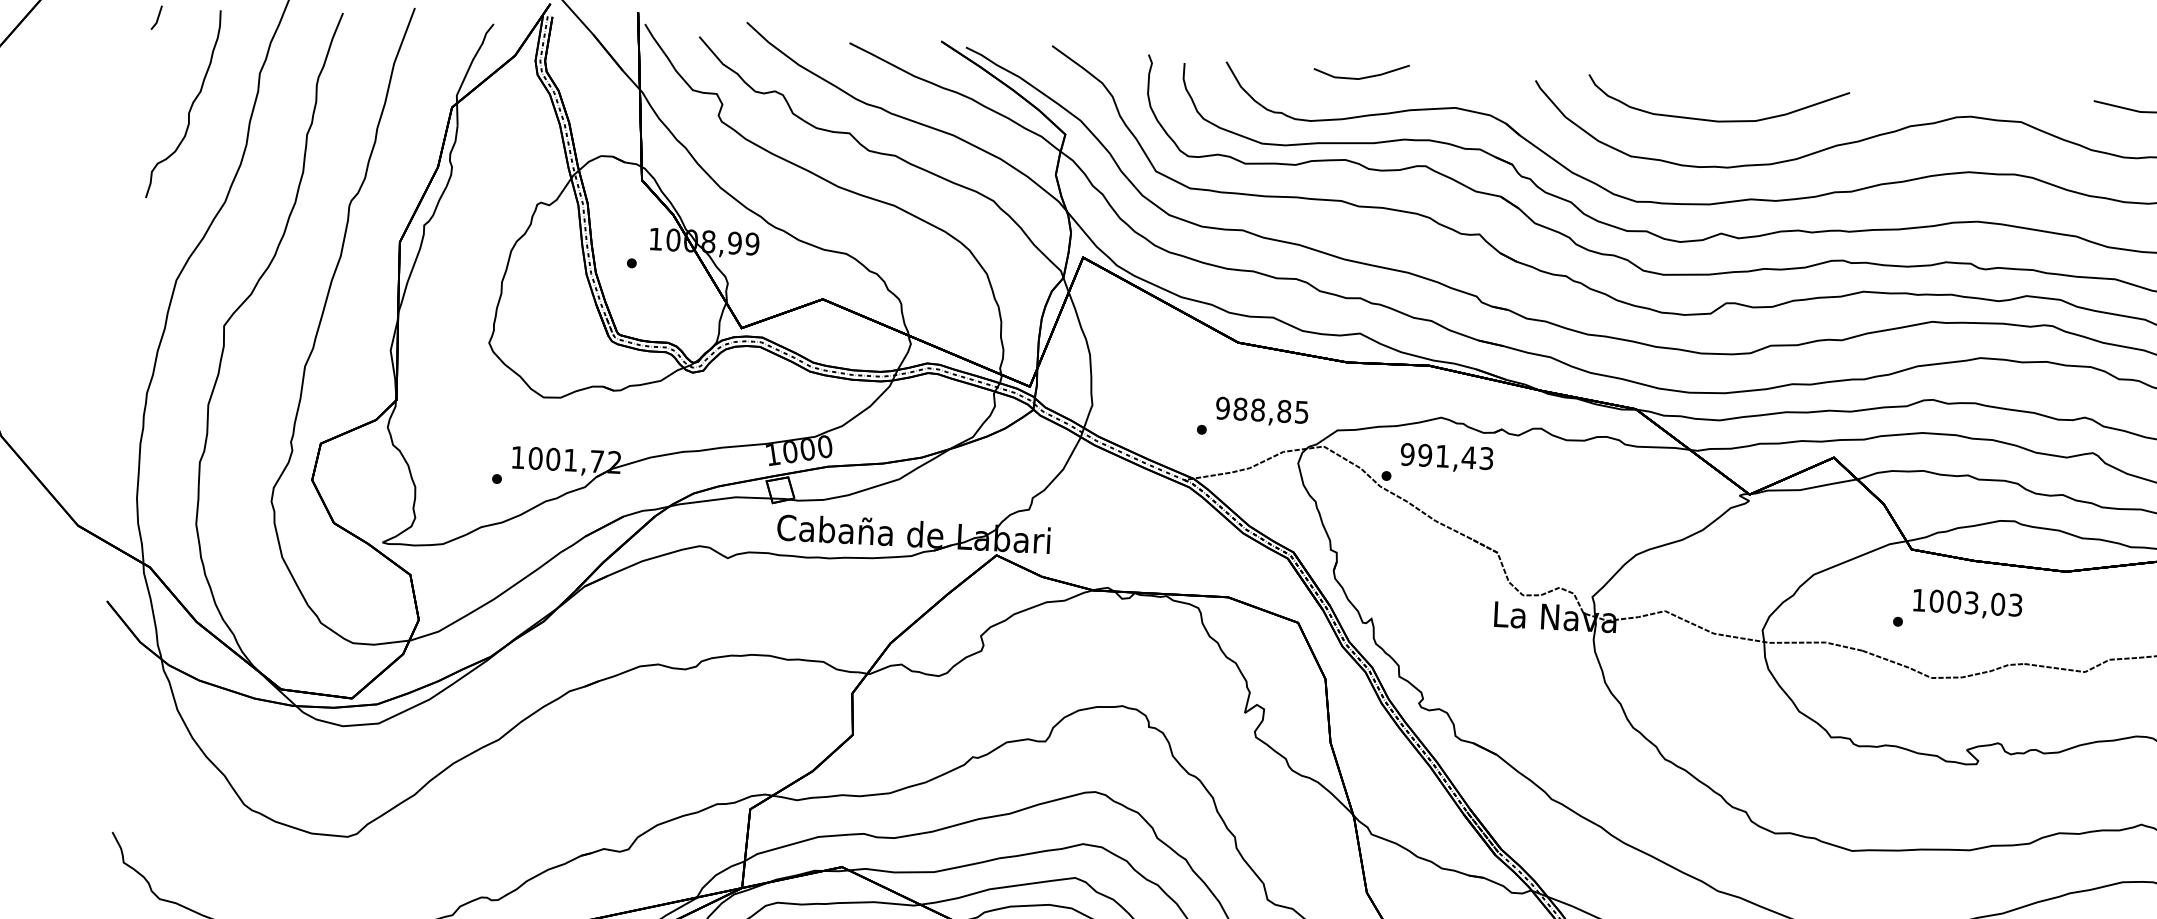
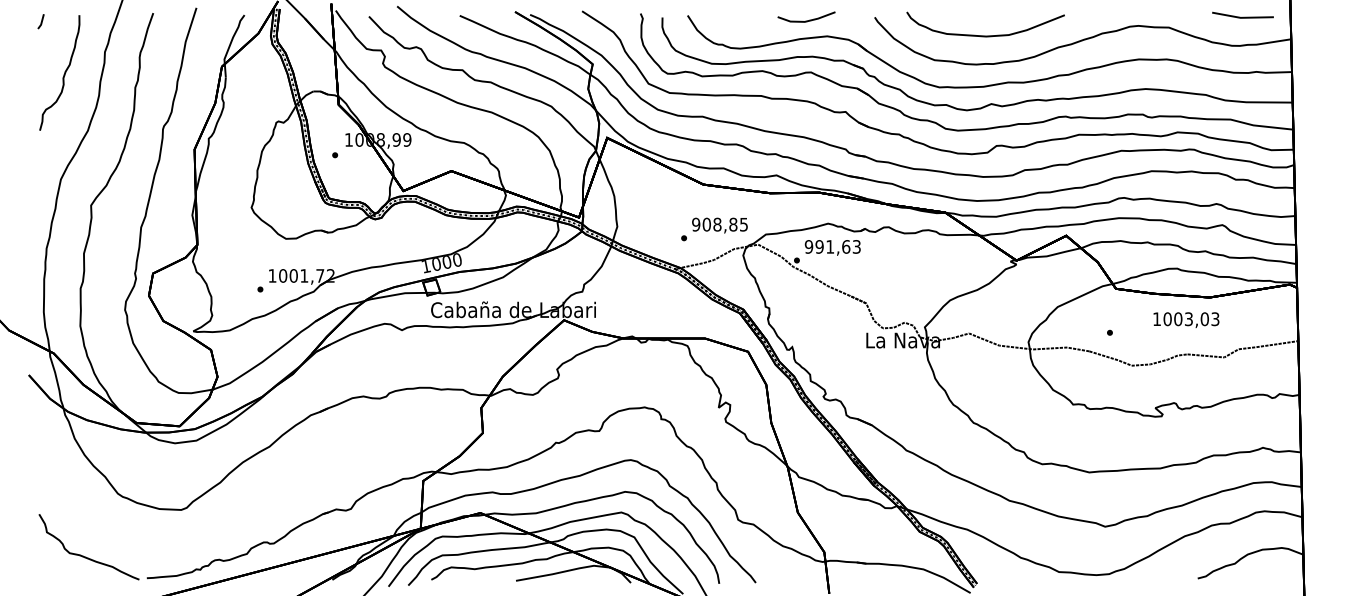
line: (1361, 76) -> (806, 20), moved
text: (1239, 408) -> (706, 224), 988,85 -> 908,85
text: (1467, 456) -> (845, 246), 991,43 -> 991,63
text: (1967, 603) -> (1186, 319), moved

